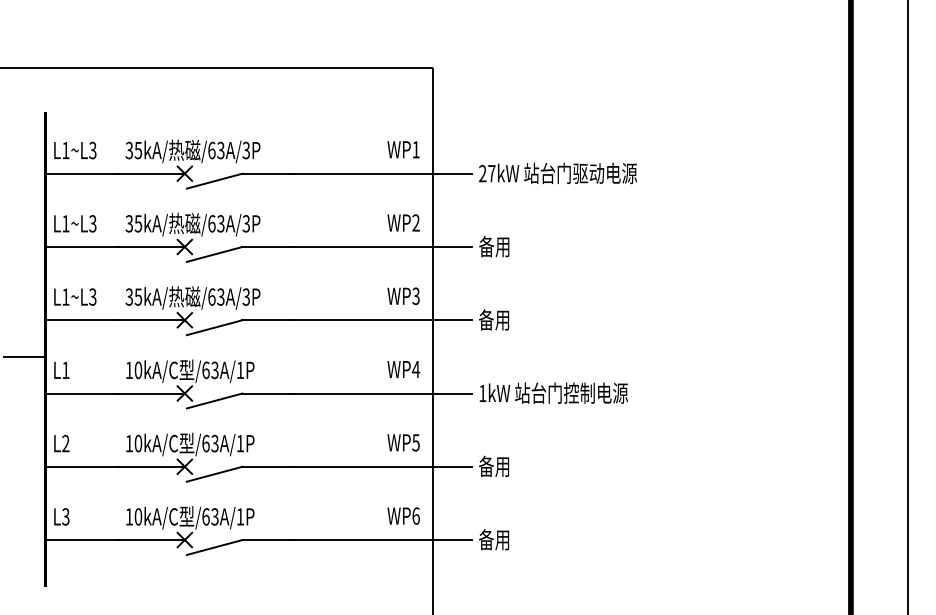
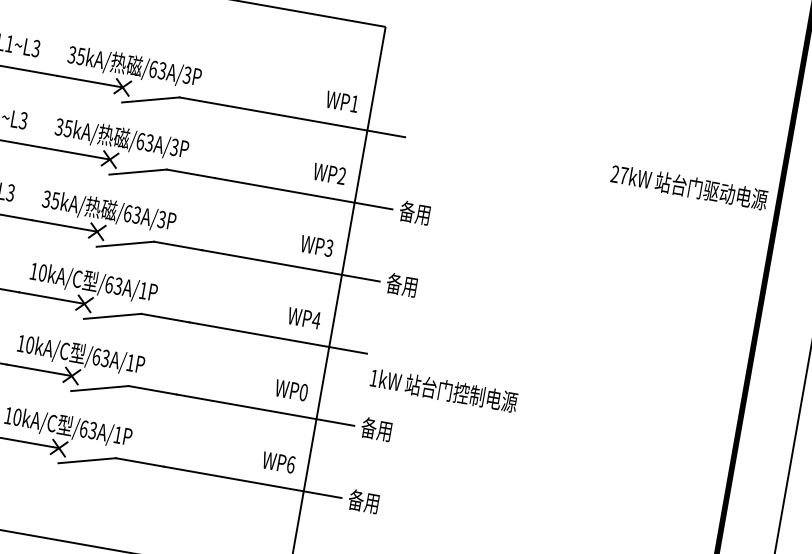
text: (558, 173) -> (689, 187), moved
text: (553, 392) -> (443, 389), moved
text: (415, 442) -> (303, 392), WP5 -> WP0

